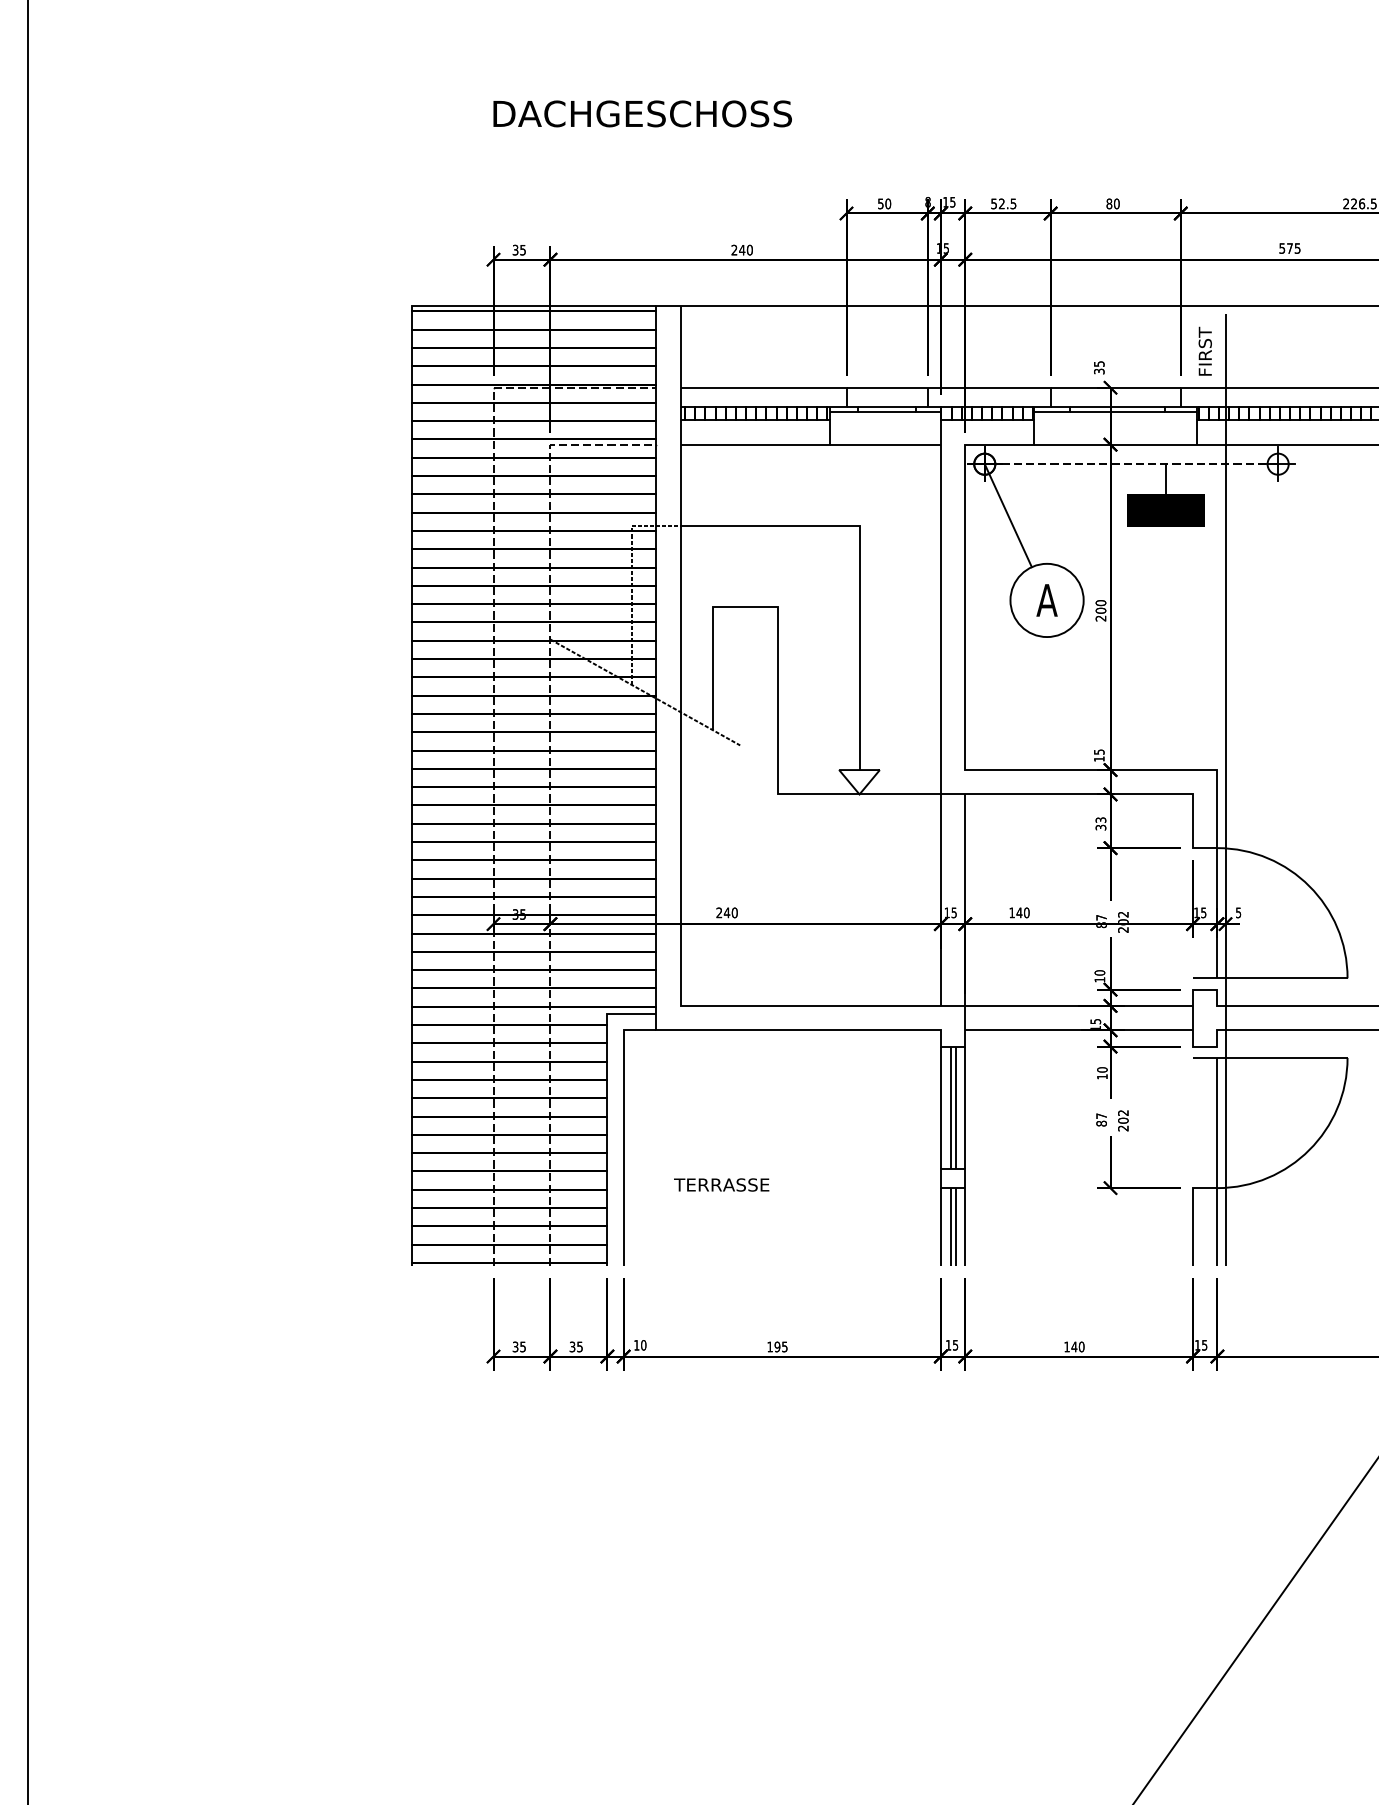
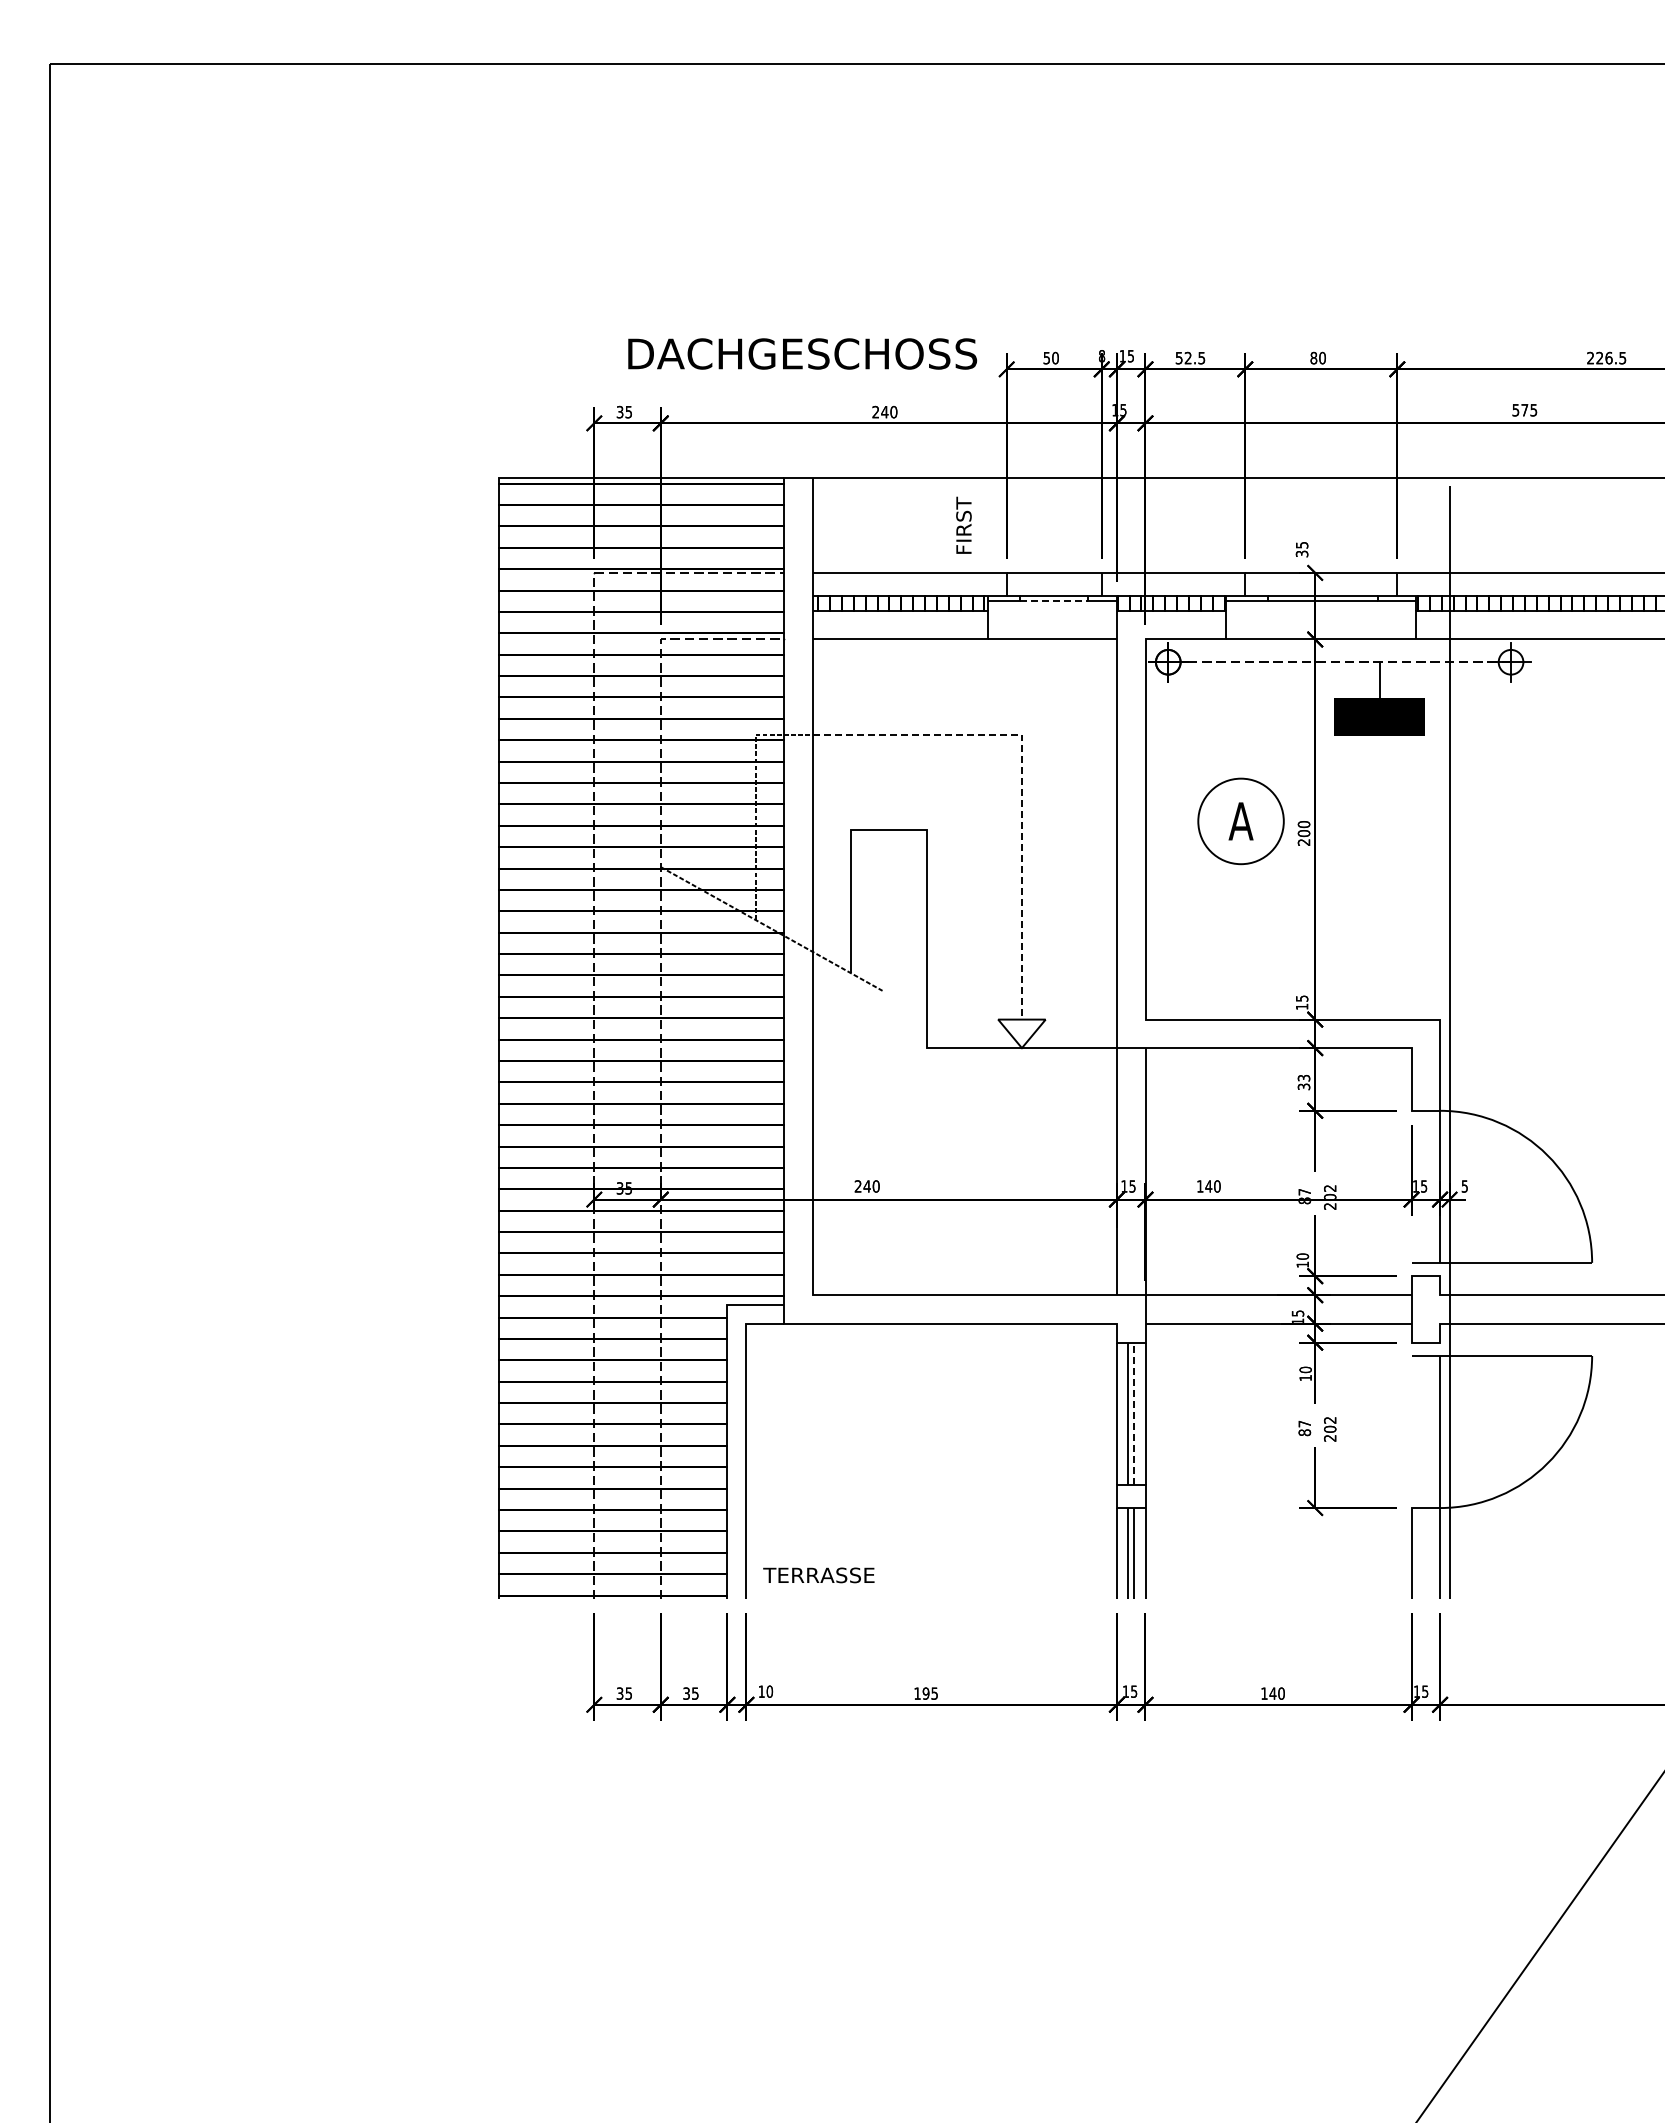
text: (642, 113) -> (802, 353), moved
text: (1204, 350) -> (963, 524), moved
line: (887, 412) -> (1054, 601), solid -> dashed
line: (1008, 515) -> (1195, 722), removed
line: (859, 558) -> (1021, 772), solid -> dashed
line: (955, 1107) -> (1134, 1413), solid -> dashed
text: (721, 1185) -> (818, 1575), moved

